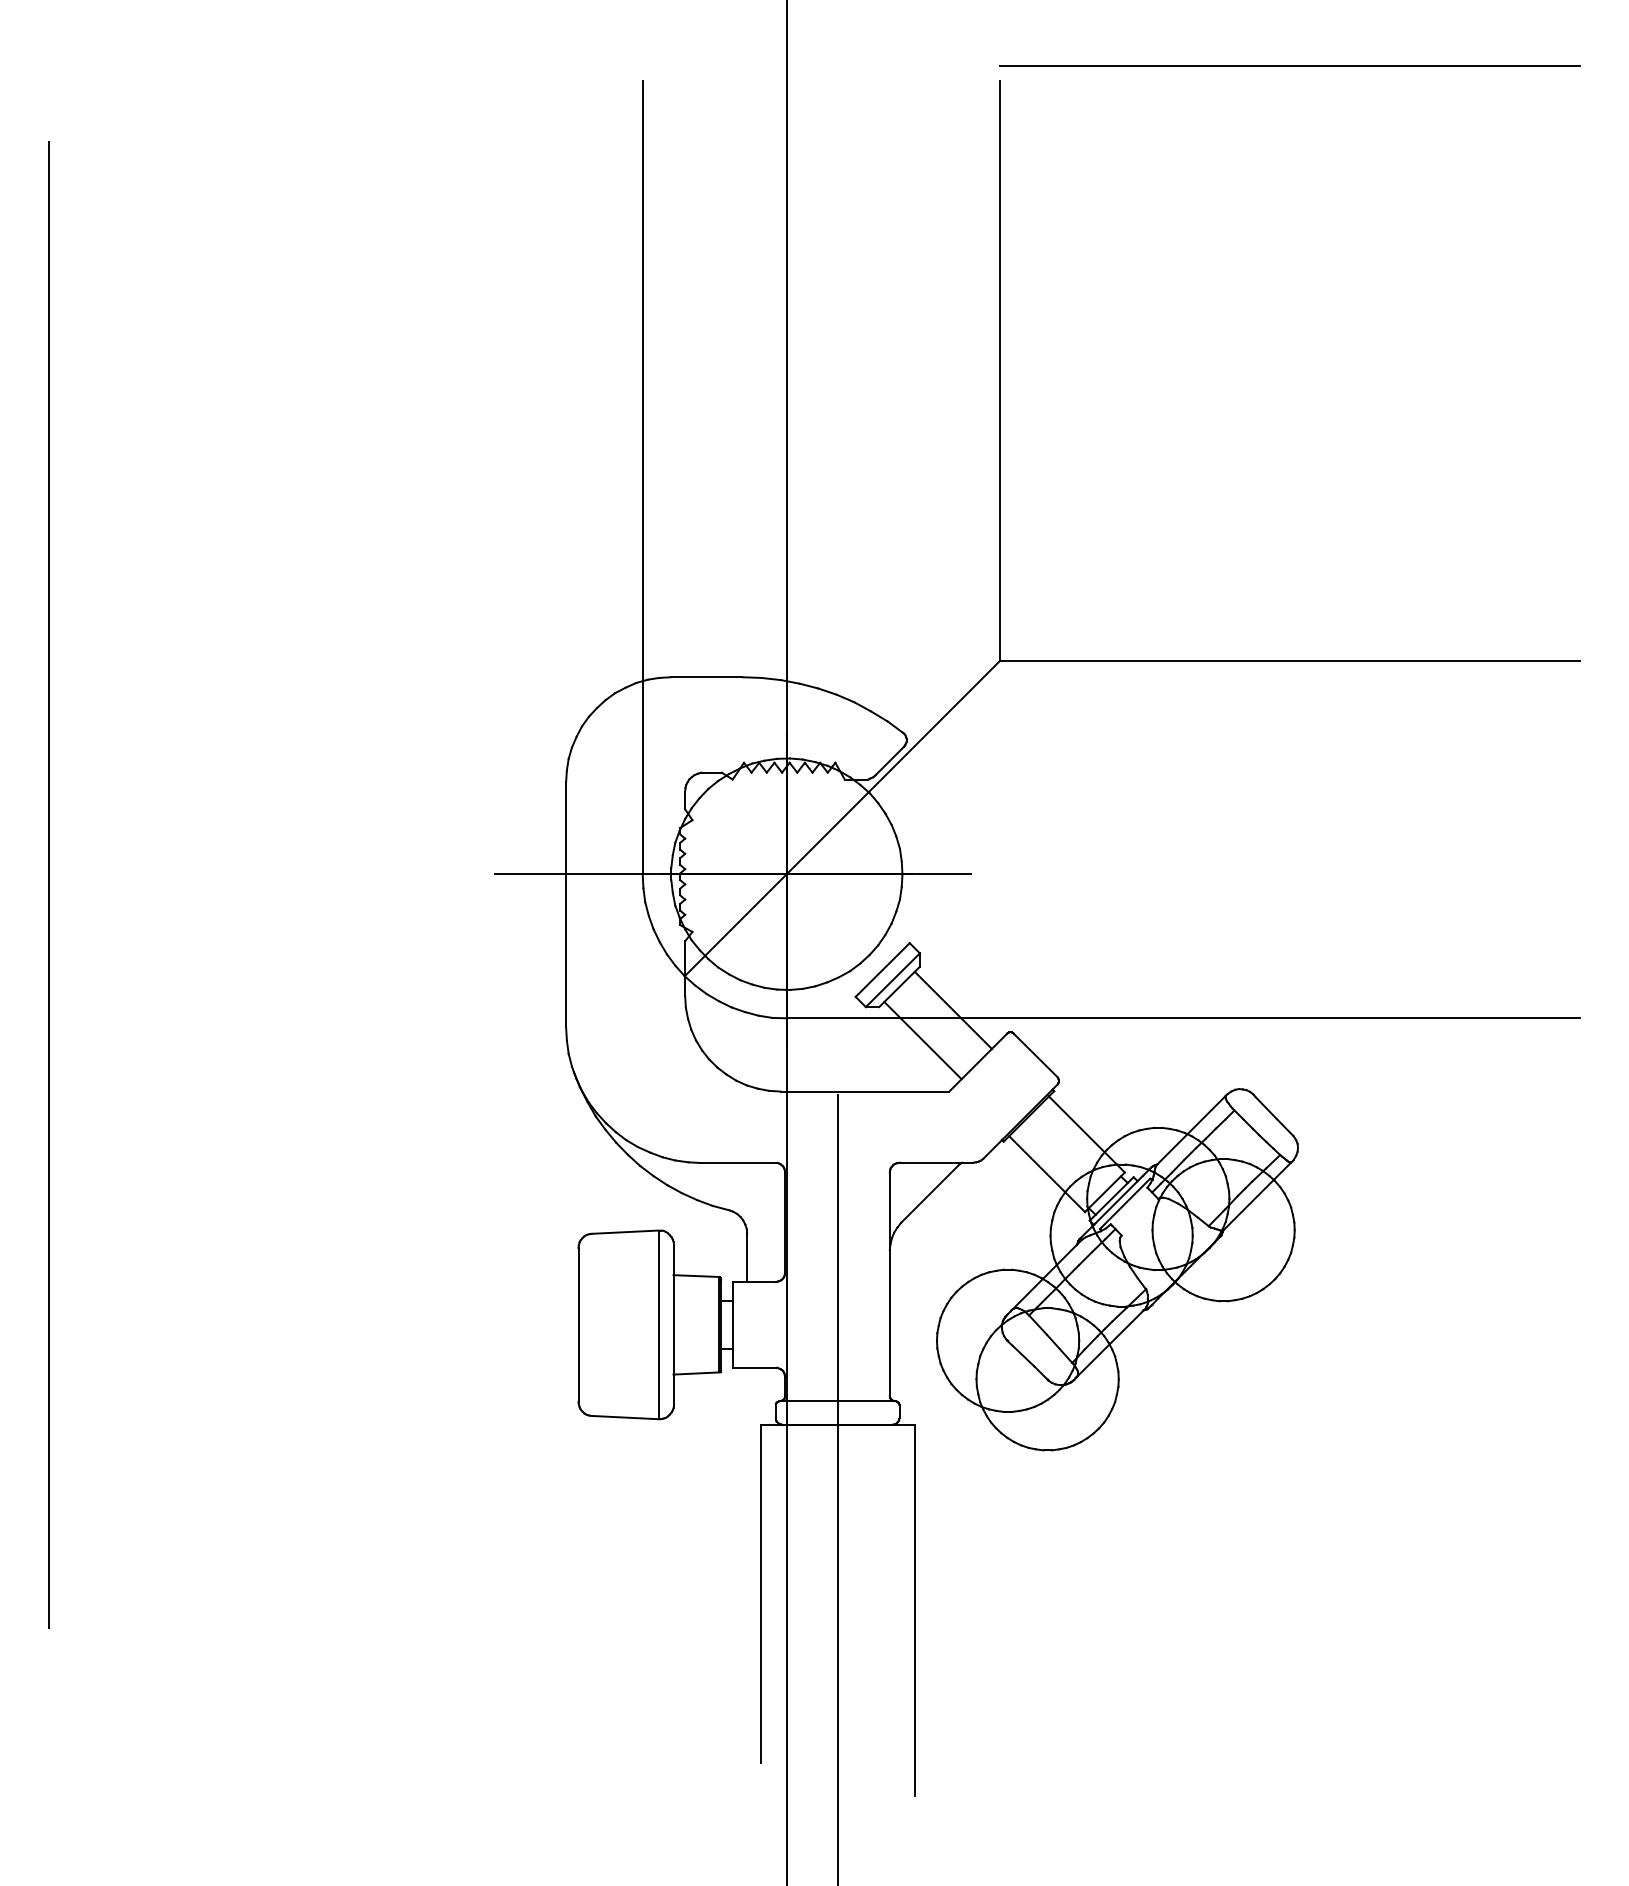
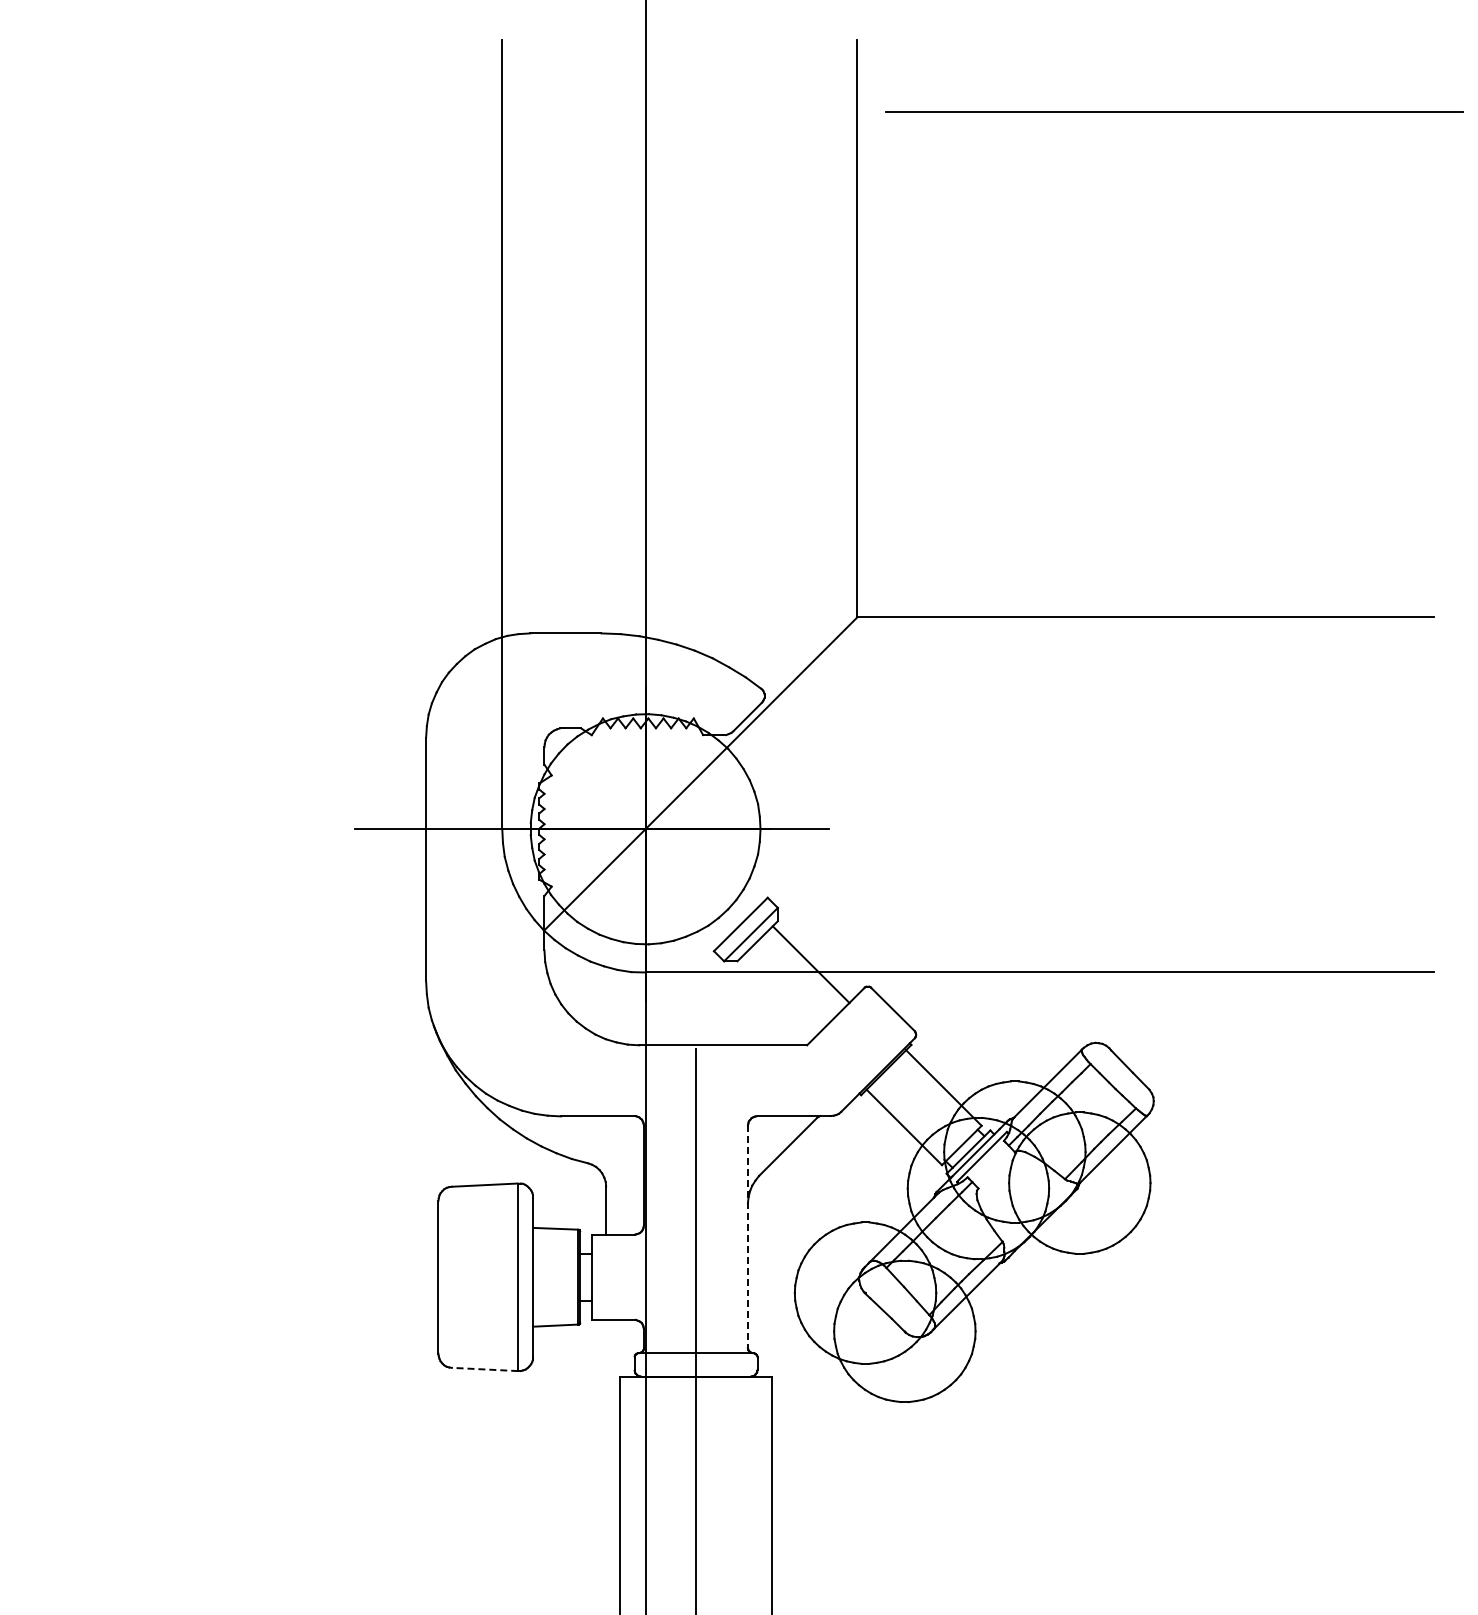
line: (1289, 65) -> (1174, 111), moved
line: (922, 1040) -> (780, 994), removed
line: (889, 1284) -> (747, 1237), solid -> dashed
line: (624, 1417) -> (484, 1369), solid -> dashed

